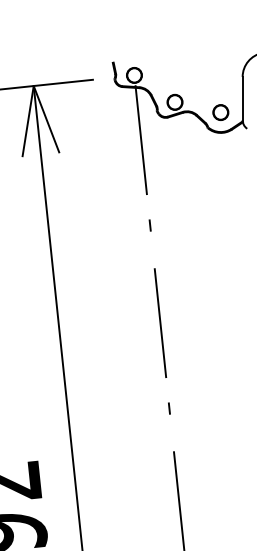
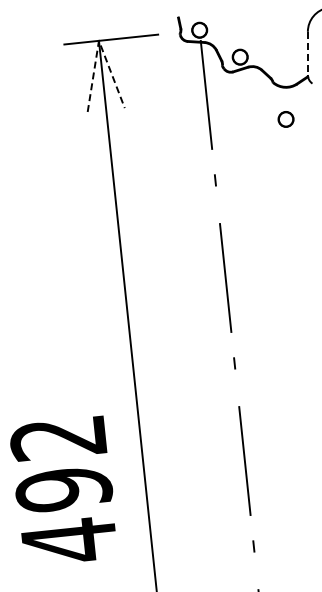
line: (33, 85) -> (98, 40), solid -> dashed
line: (242, 98) -> (307, 53), solid -> dashed
circle: (220, 112) -> (285, 119), moved

